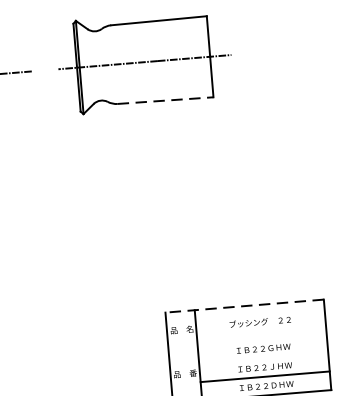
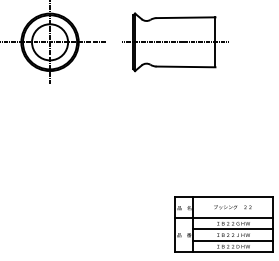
line: (166, 99) -> (186, 66), dashed -> solid
line: (245, 305) -> (224, 196), dashed -> solid
line: (246, 339) -> (223, 217), added
line: (262, 358) -> (232, 229), added

